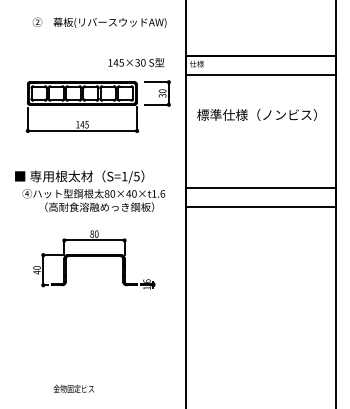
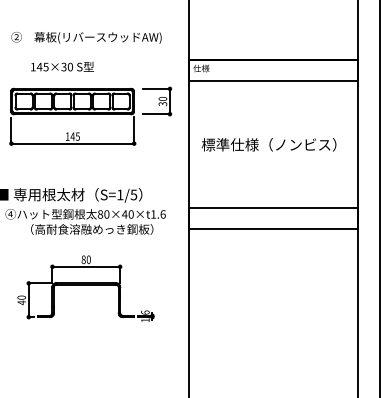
text: (99, 22) -> (86, 37), moved
text: (136, 62) -> (62, 66), moved
text: (256, 114) -> (268, 144), moved

